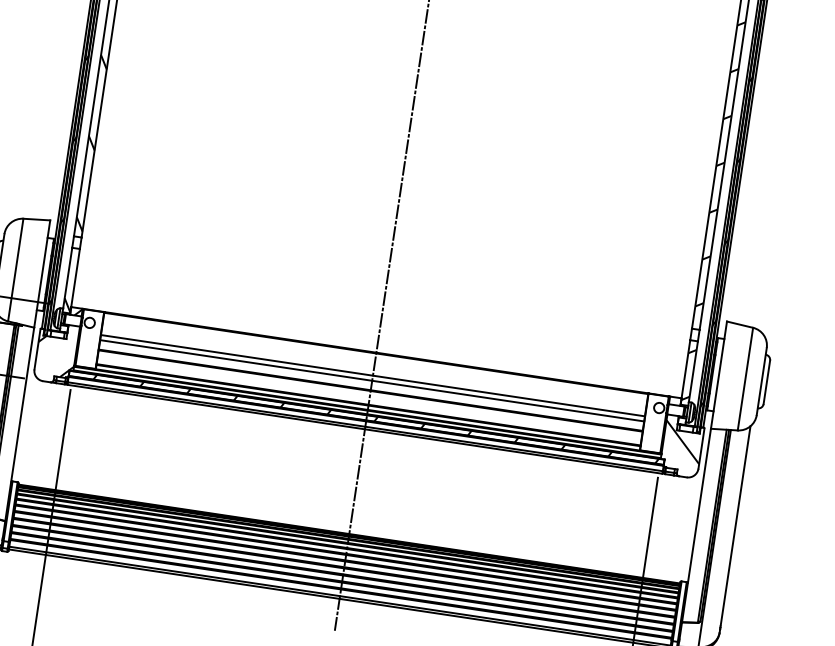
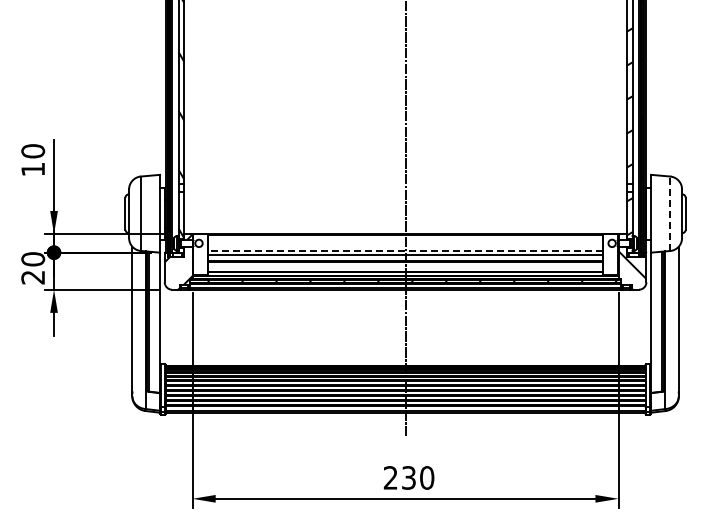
line: (372, 375) -> (405, 250), solid -> dashed
line: (745, 378) -> (670, 213), solid -> dashed

